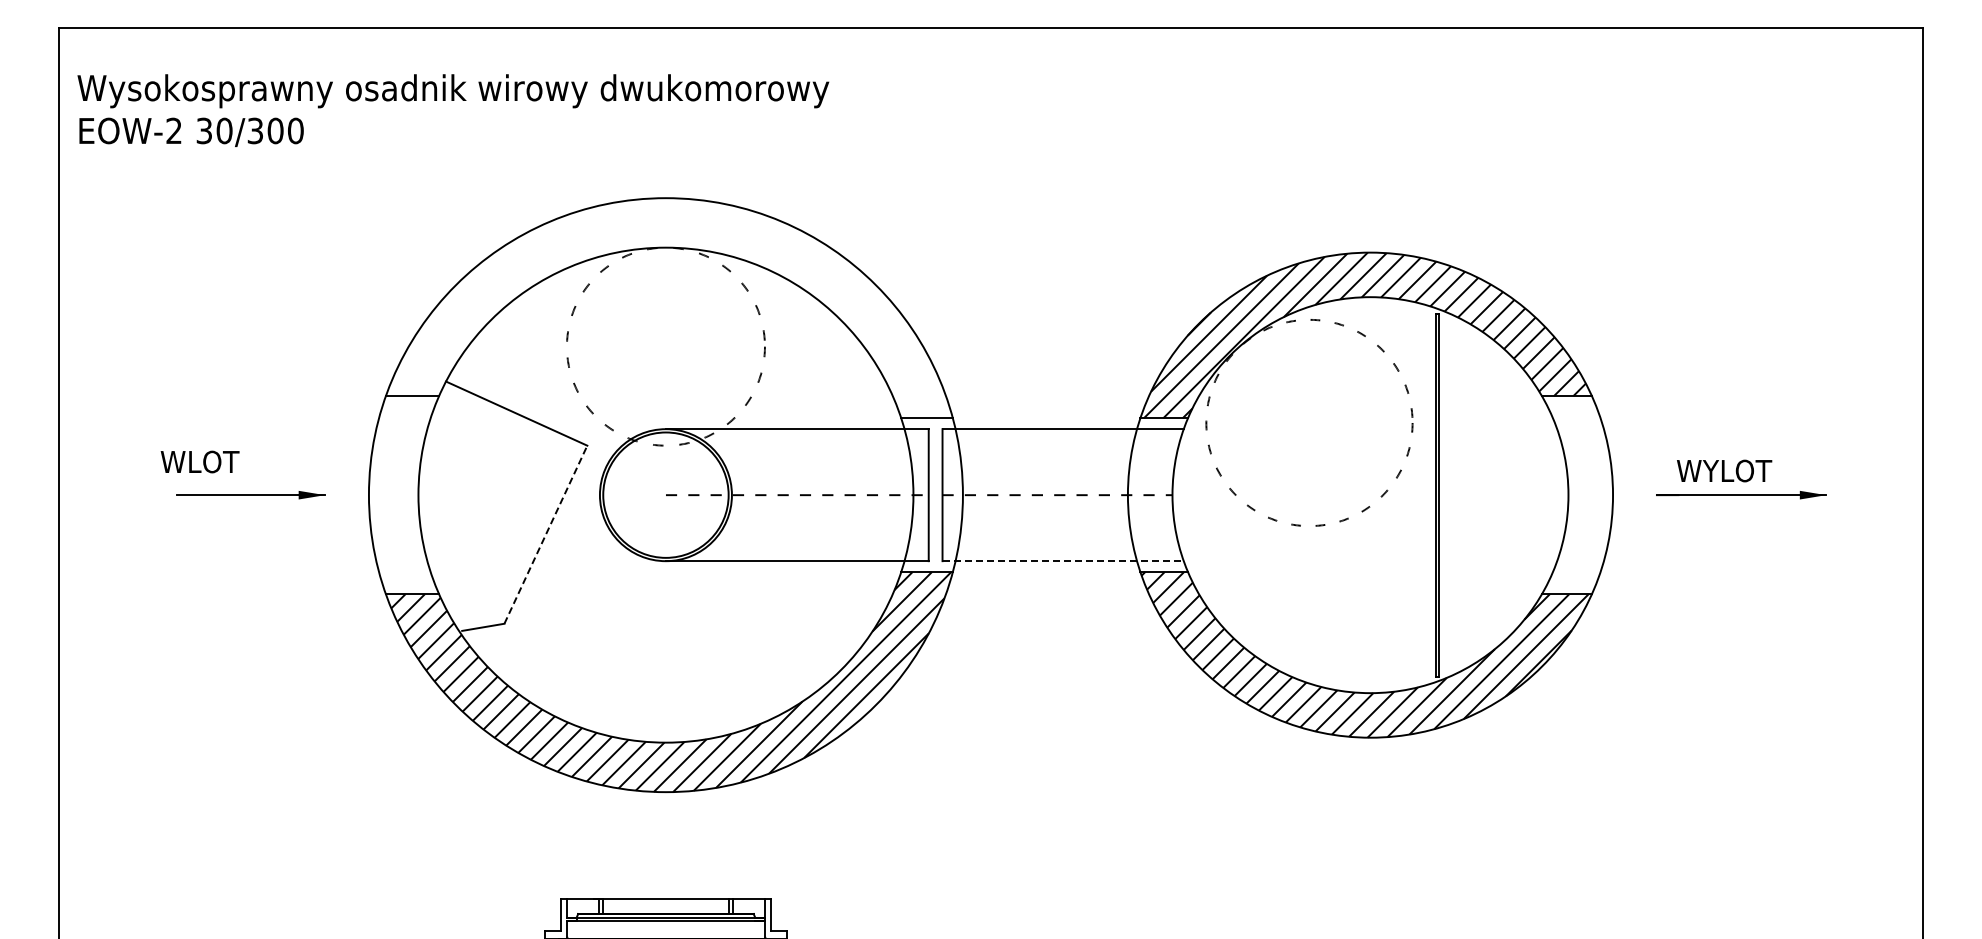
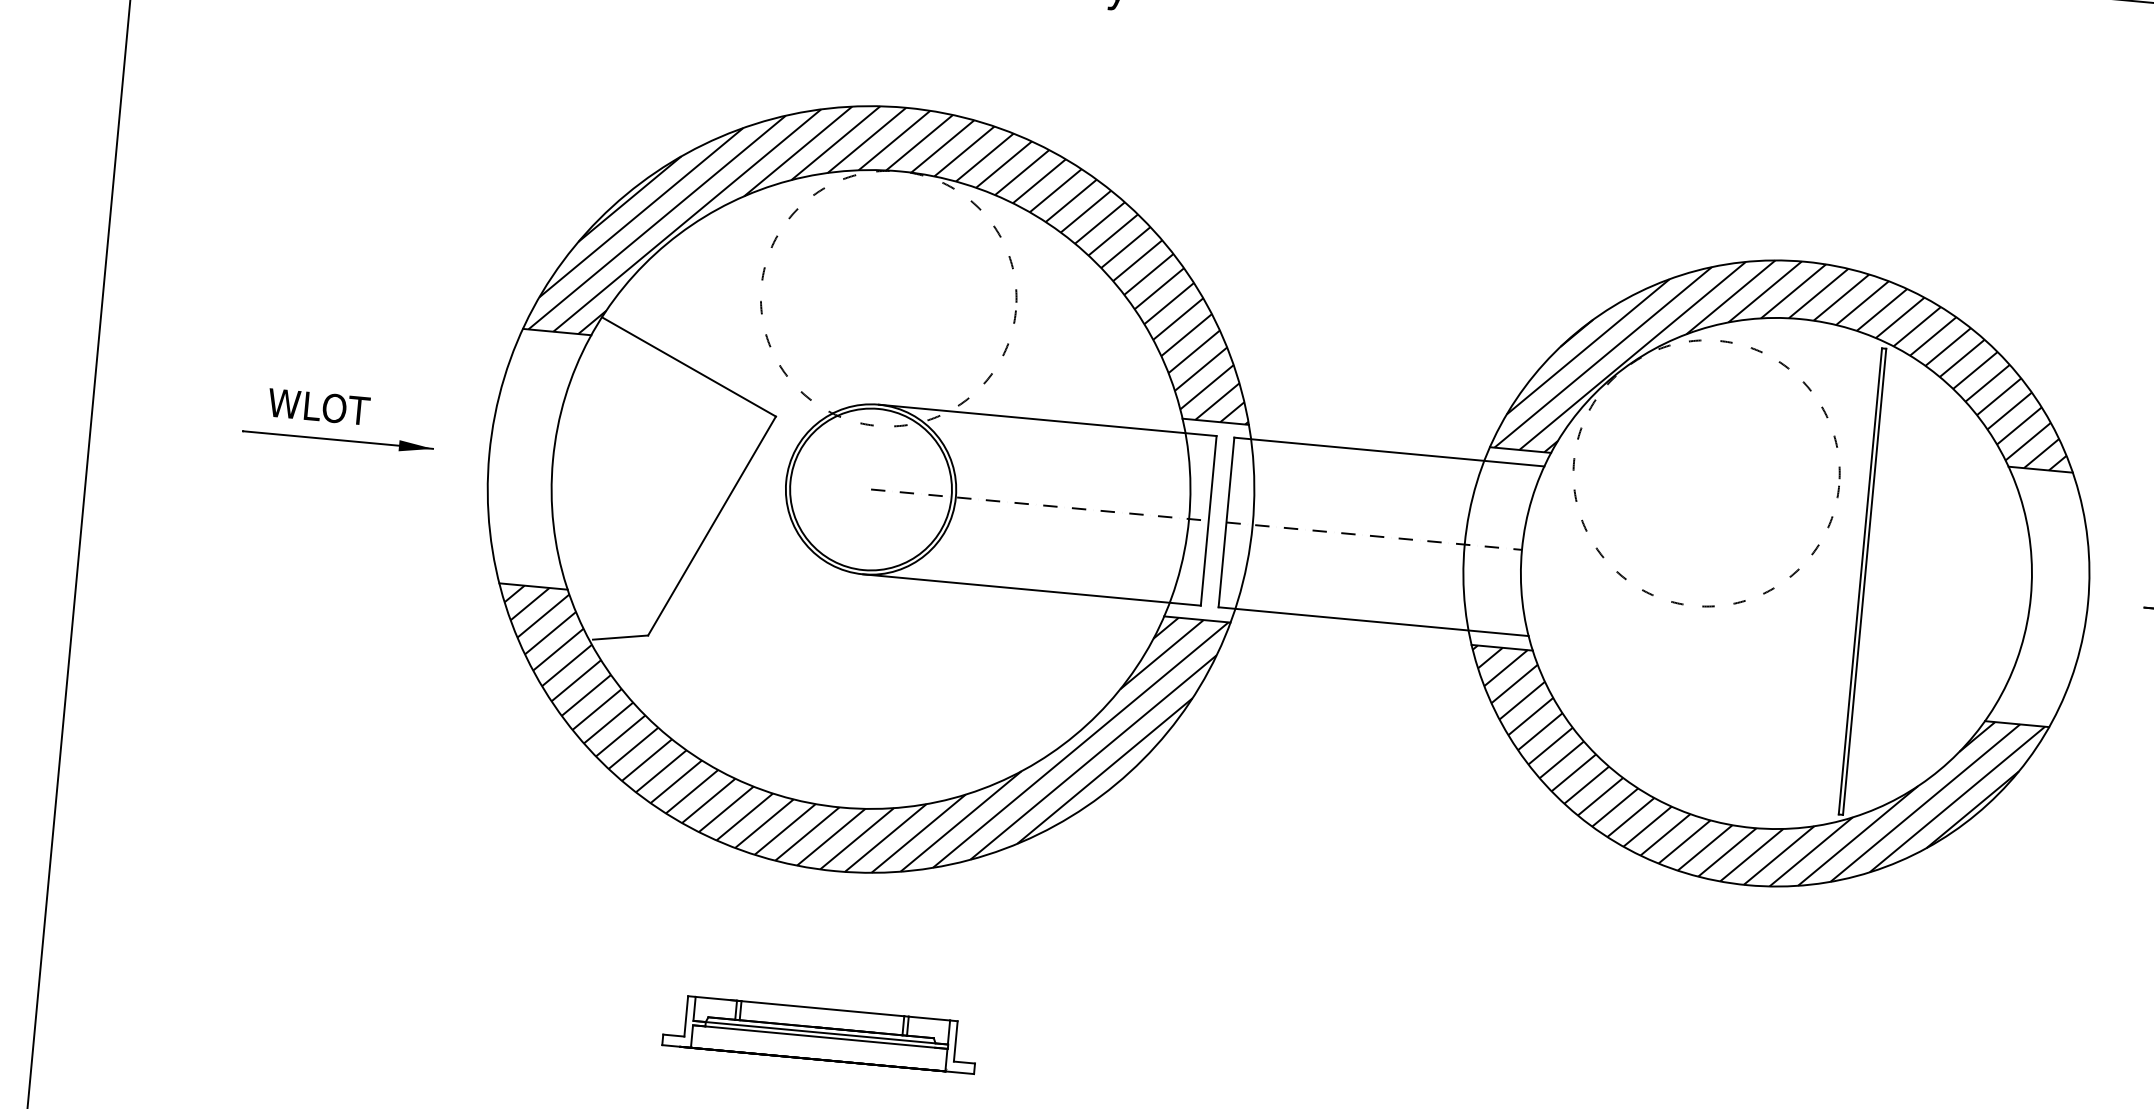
hatch: (671, 308) -> (900, 250), added
text: (199, 461) -> (318, 406), moved
line: (546, 534) -> (712, 525), dashed -> solid
line: (1063, 561) -> (1374, 622), dashed -> solid

